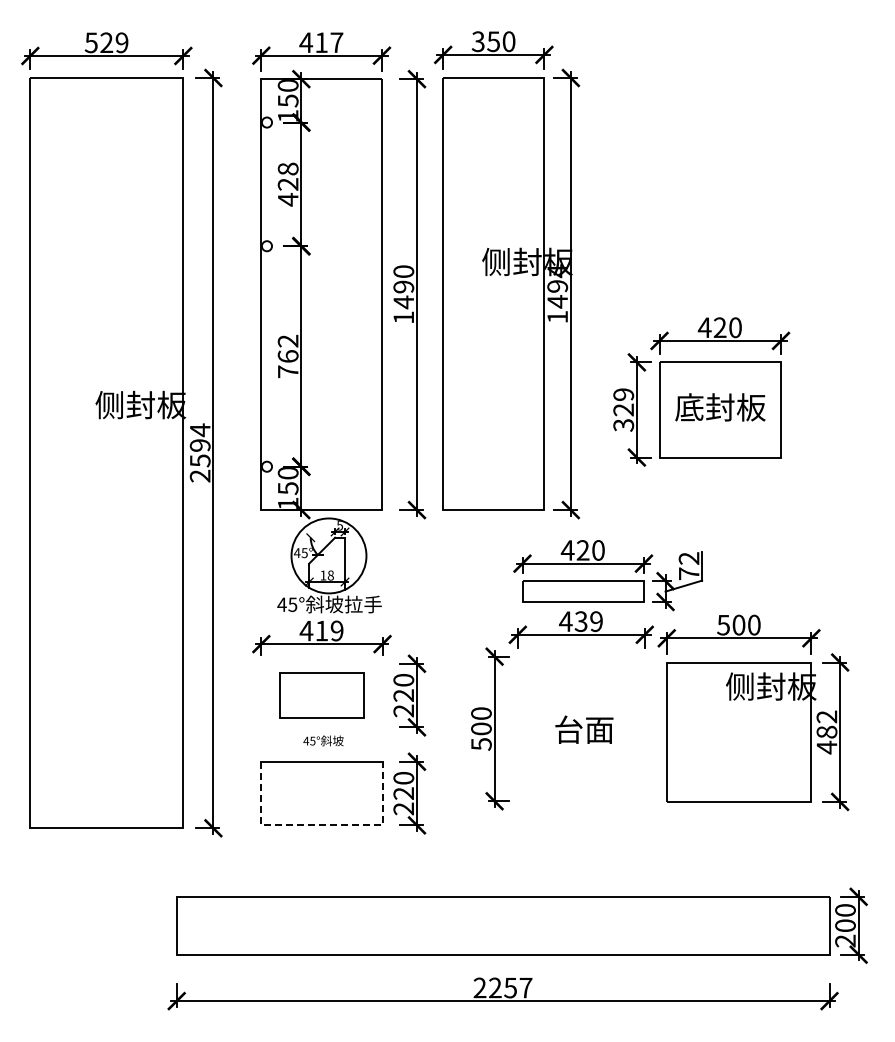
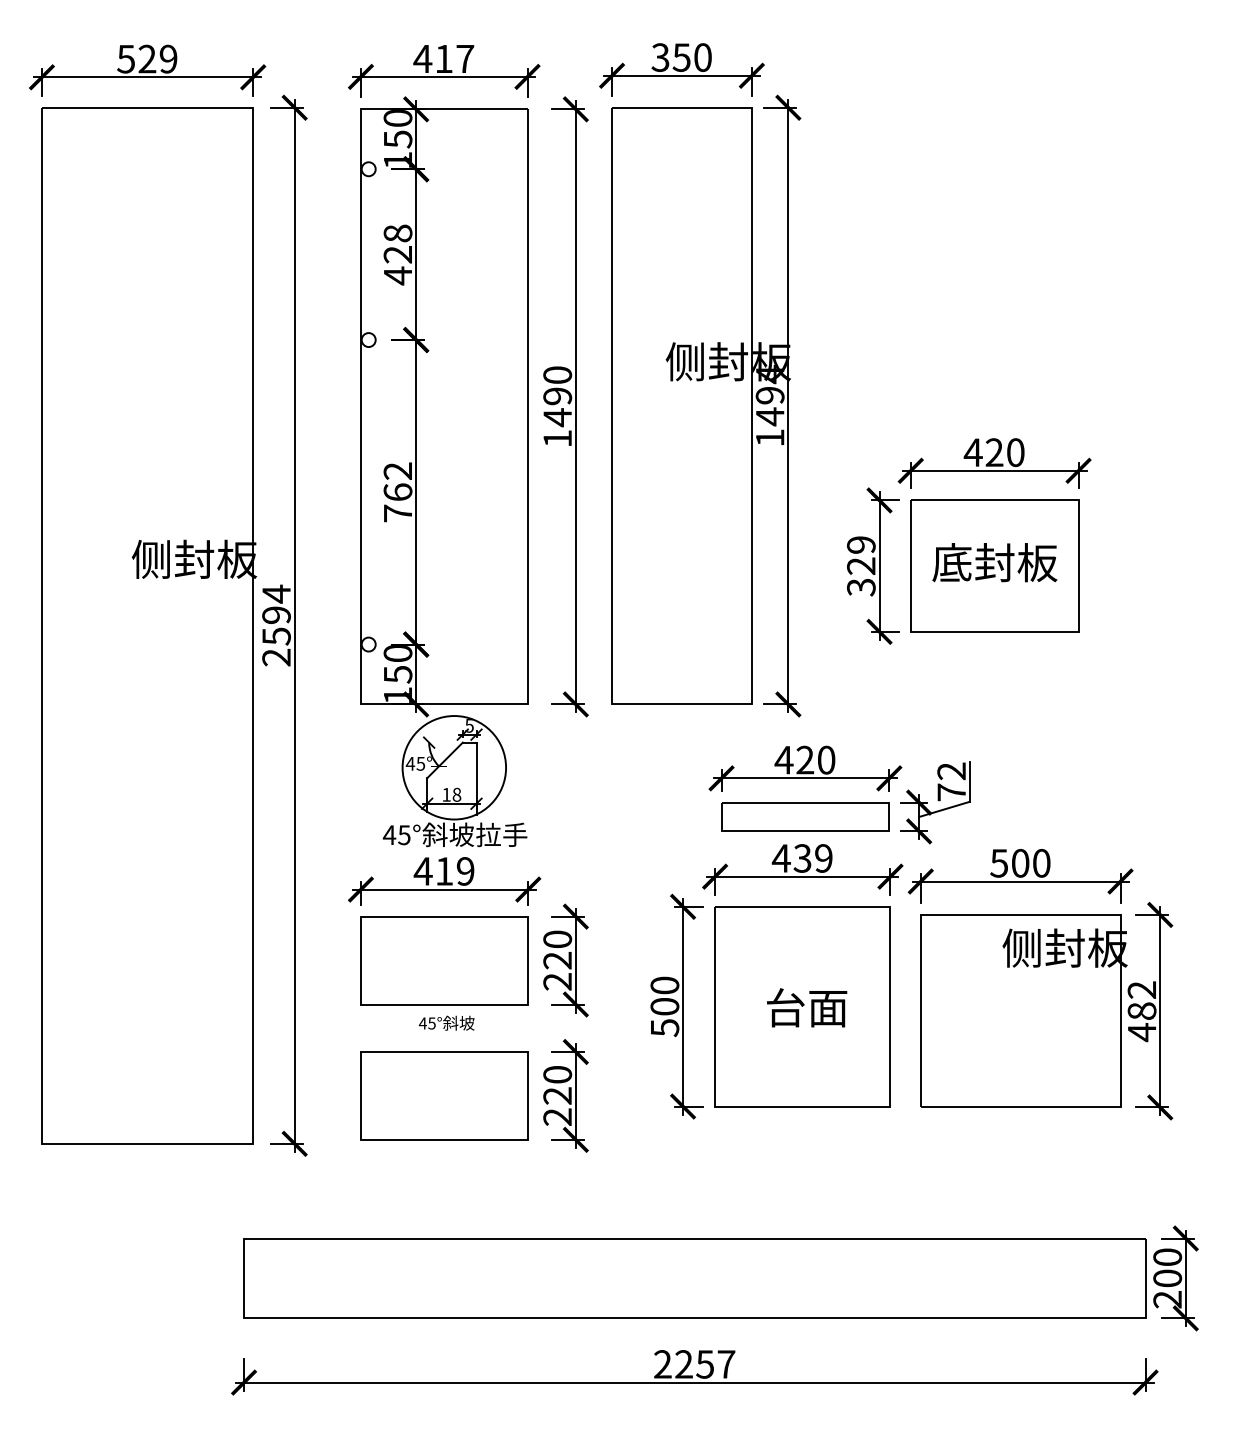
part: (321, 695) -> (443, 960), size x1.43
part: (581, 728) -> (803, 1006), added
line: (321, 825) -> (443, 1140), dashed -> solid

